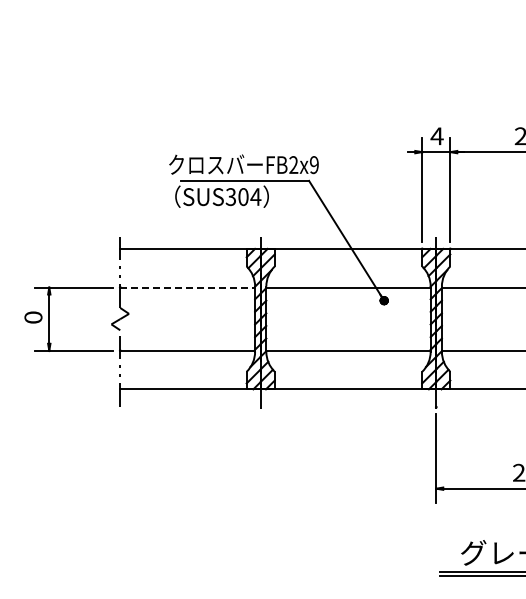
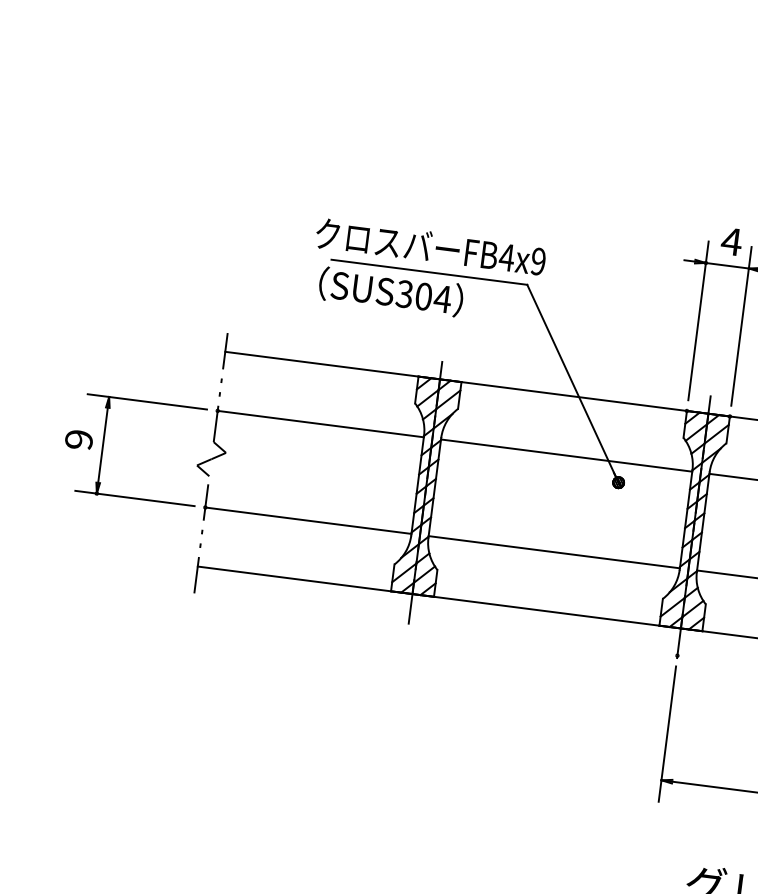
text: (293, 164) -> (506, 256), FB2x9 -> FB4x9
line: (188, 287) -> (322, 424), dashed -> solid
text: (33, 317) -> (79, 439), 0 -> 9

